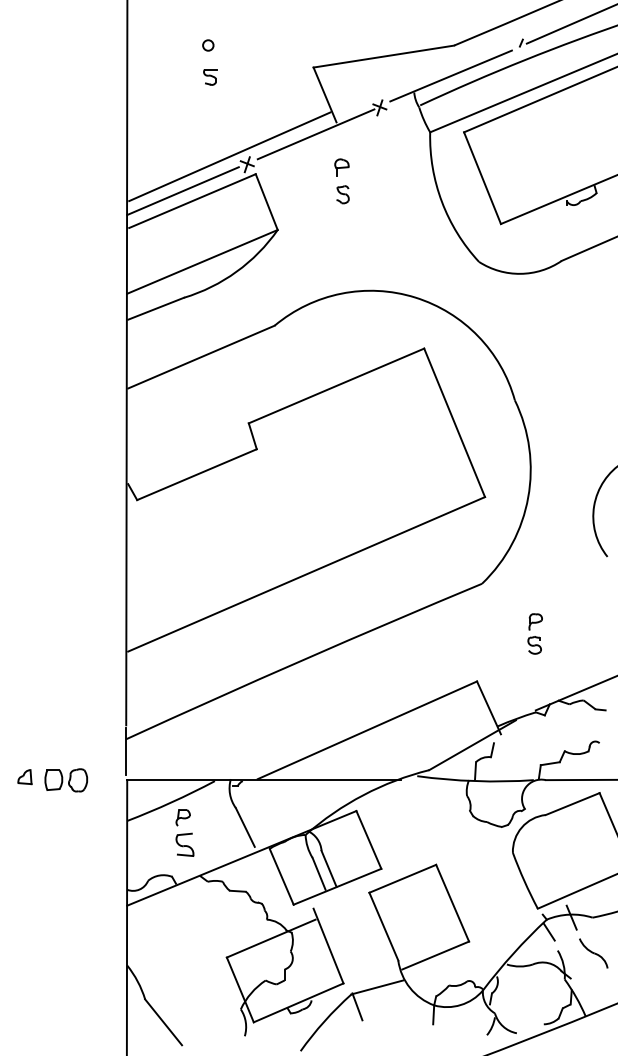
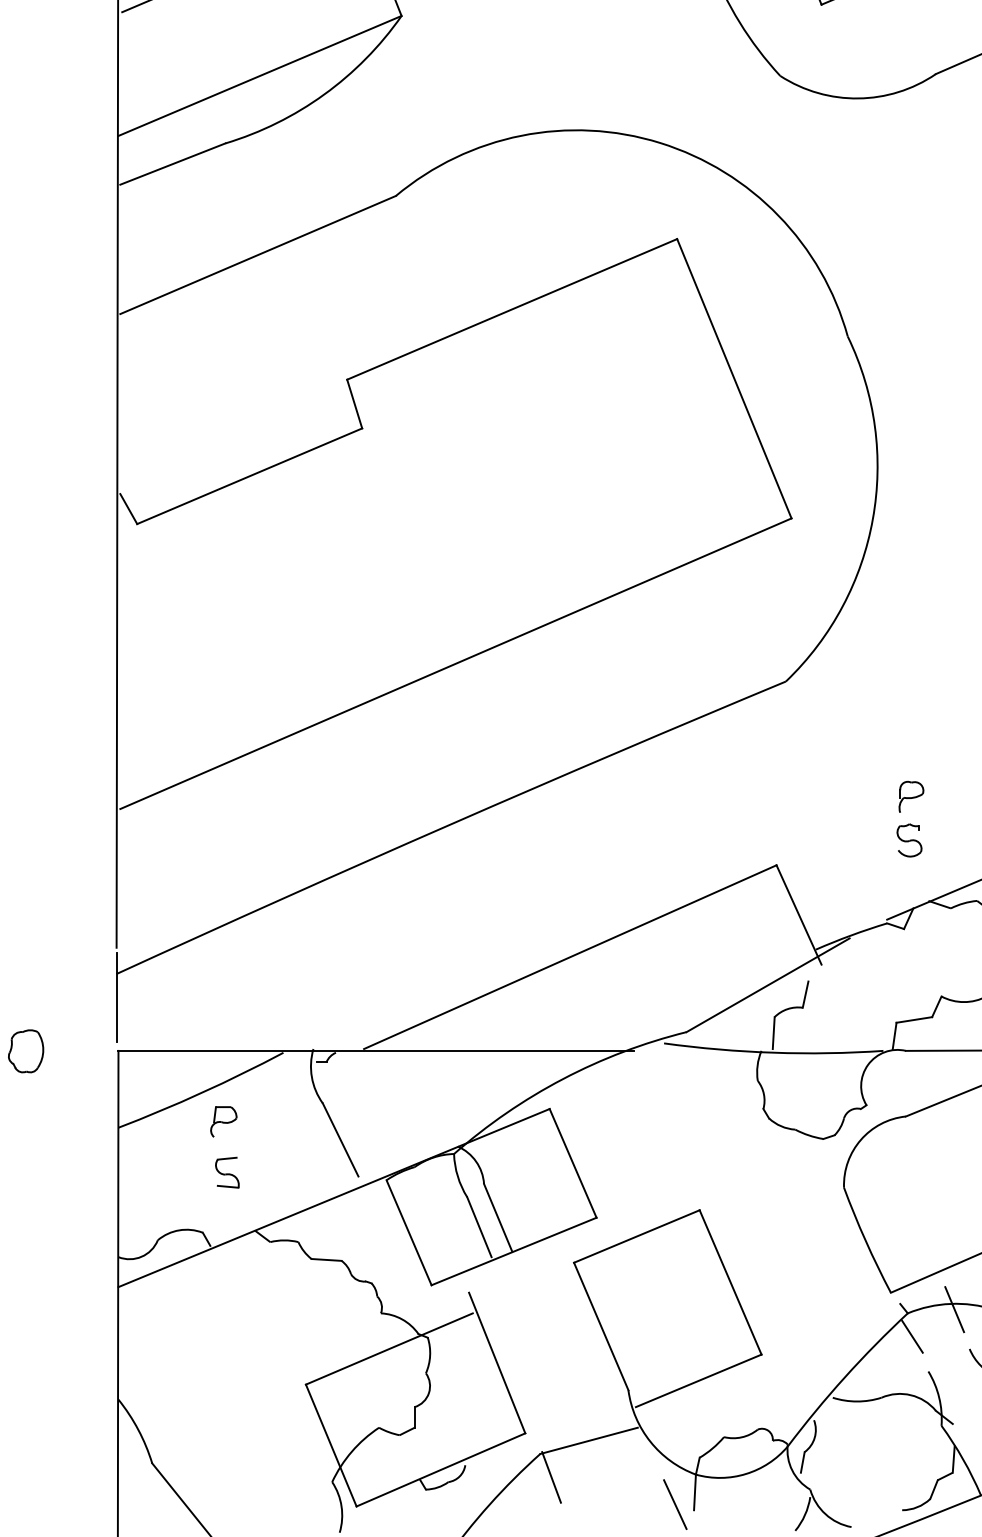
part: (534, 633) -> (909, 818), moved
part: (185, 844) -> (228, 1171), size x0.71
line: (423, 1021) -> (675, 1504), added

